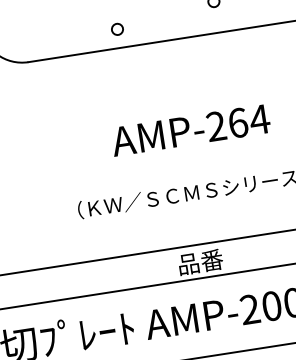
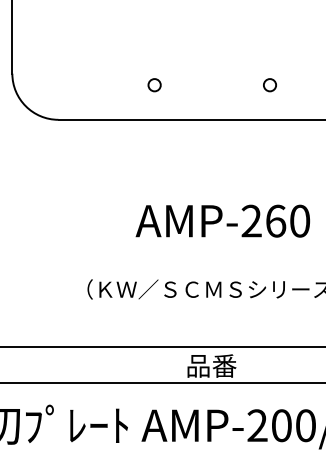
circle: (117, 29) -> (154, 85), moved
text: (259, 119) -> (299, 220), AMP-264 -> AMP-260

